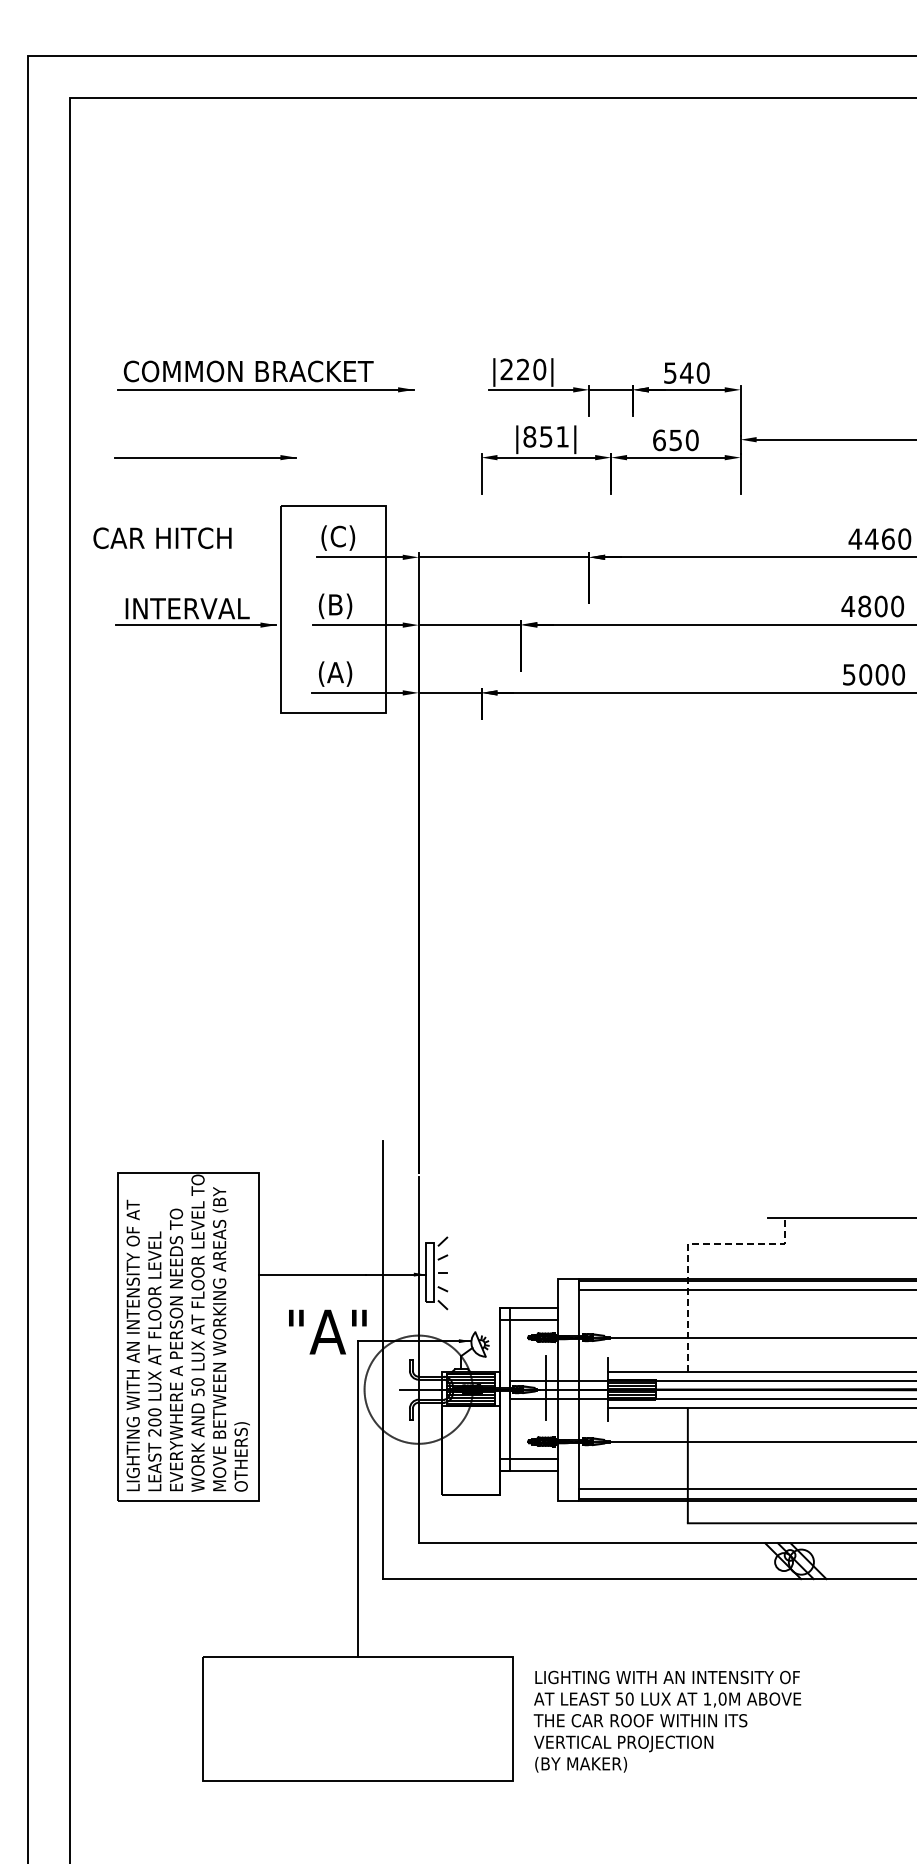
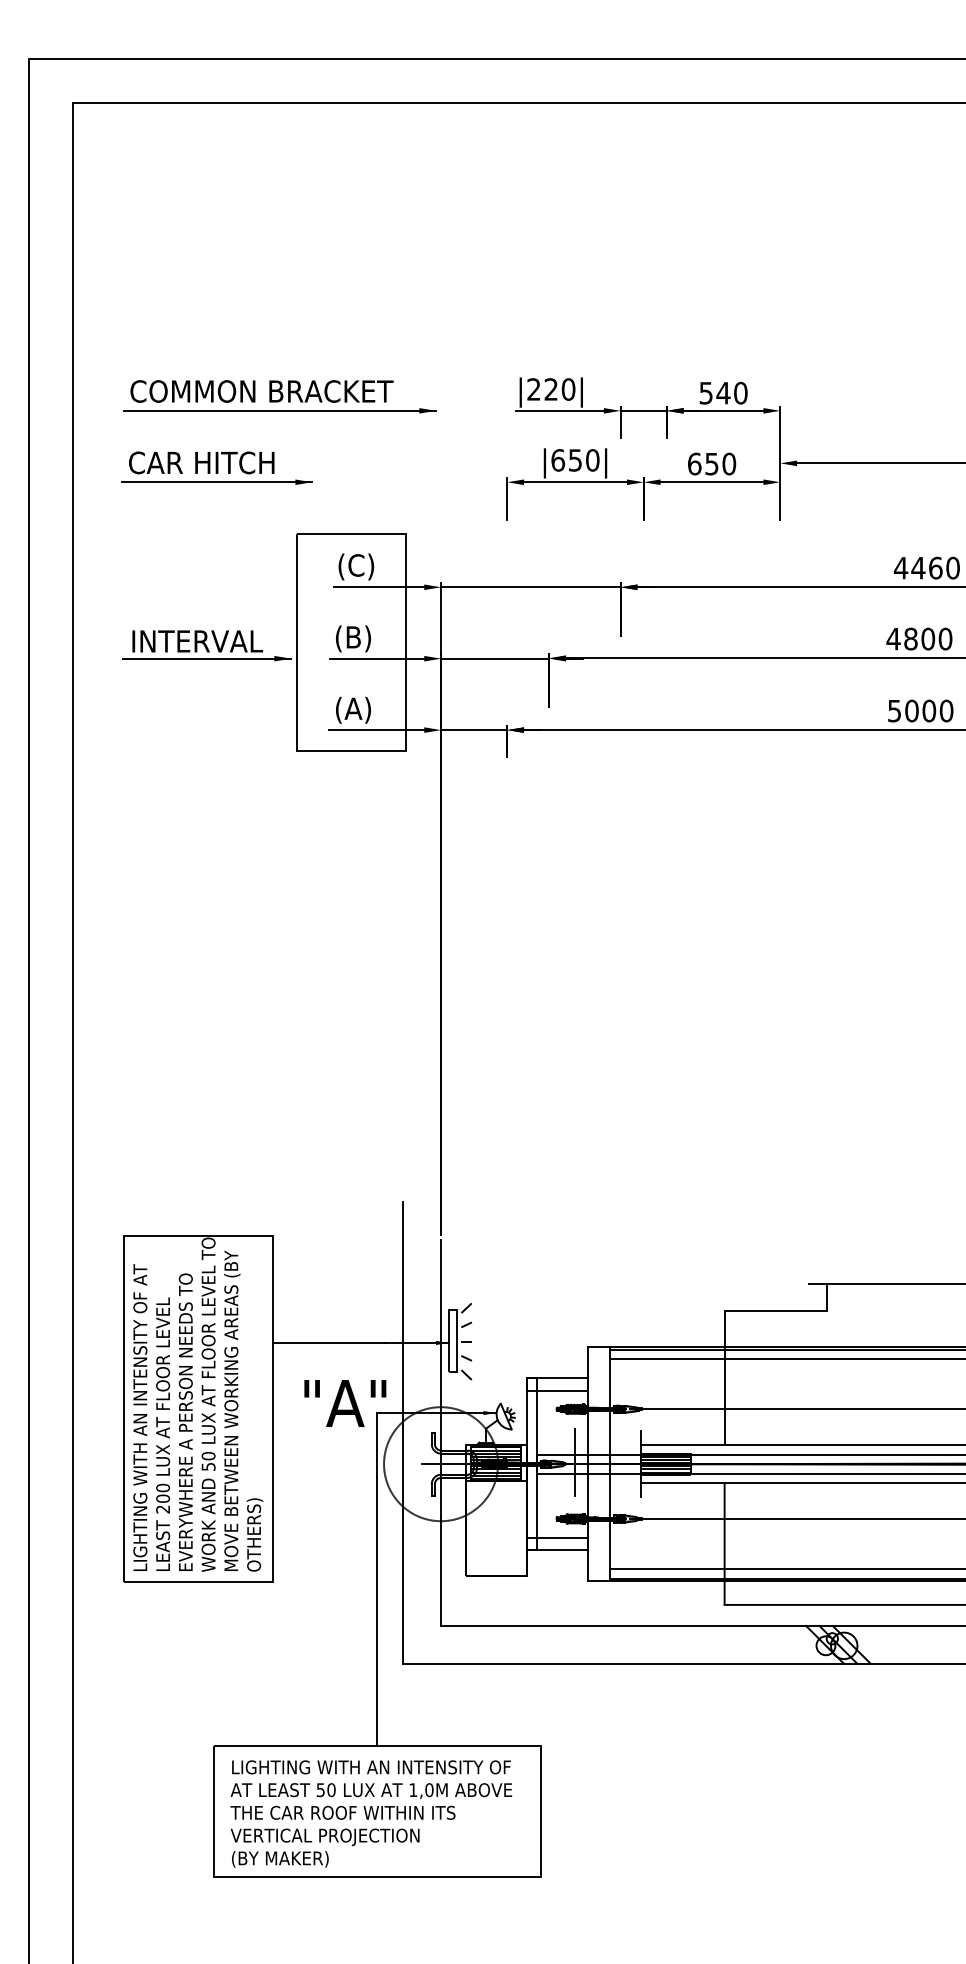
text: (546, 436) -> (575, 459), |851| -> |650|
text: (162, 537) -> (201, 462), moved
line: (687, 1245) -> (724, 1312), dashed -> solid
text: (667, 1721) -> (371, 1813), moved

